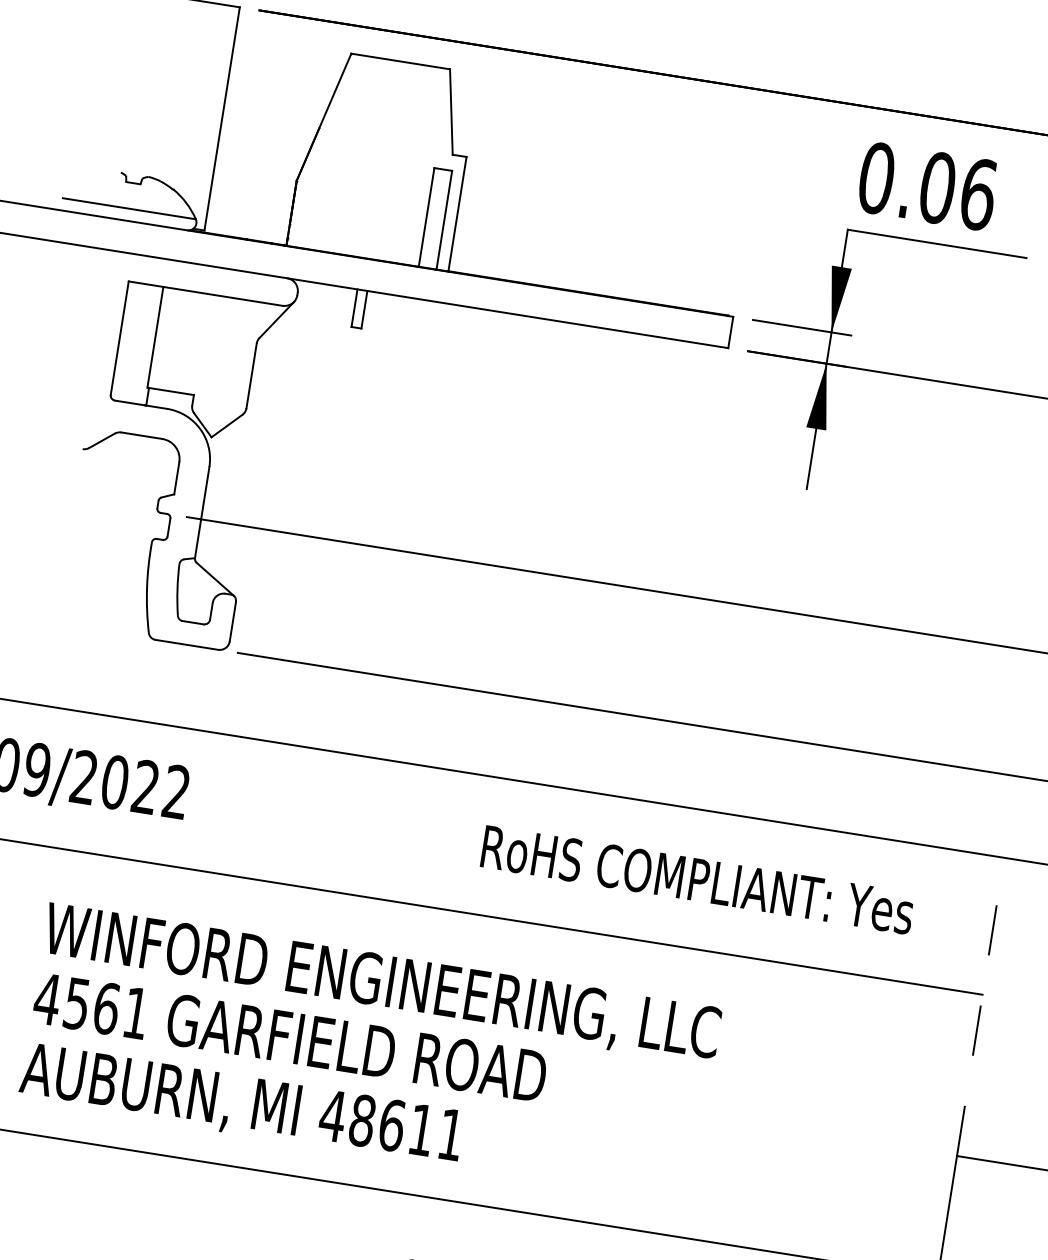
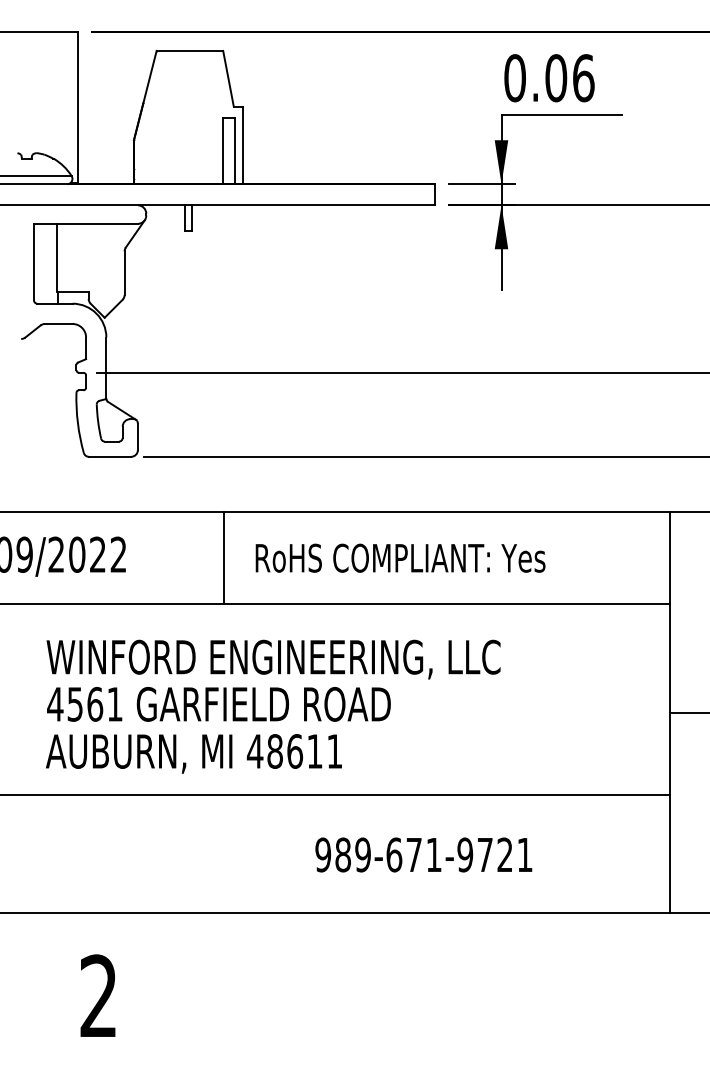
line: (332, 821) -> (224, 557), added
text: (697, 878) -> (400, 557), moved
line: (980, 1007) -> (669, 612), dashed -> solid

